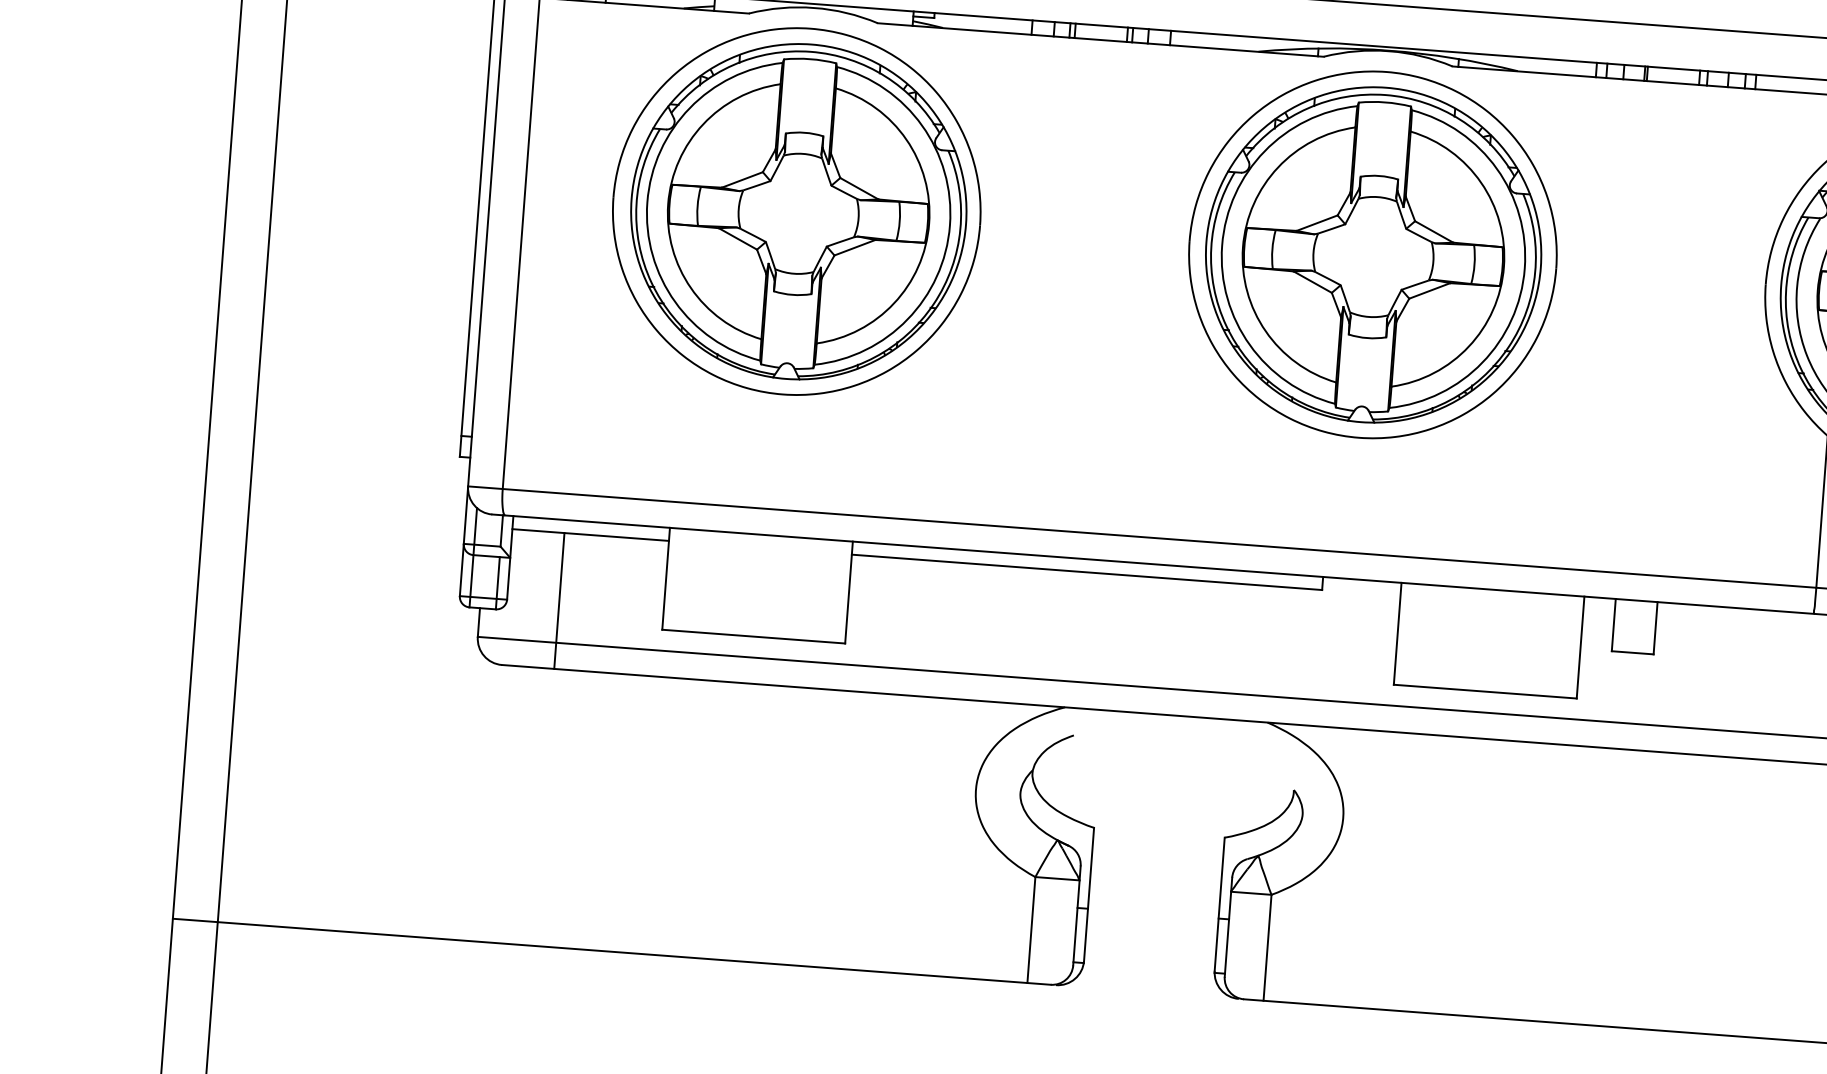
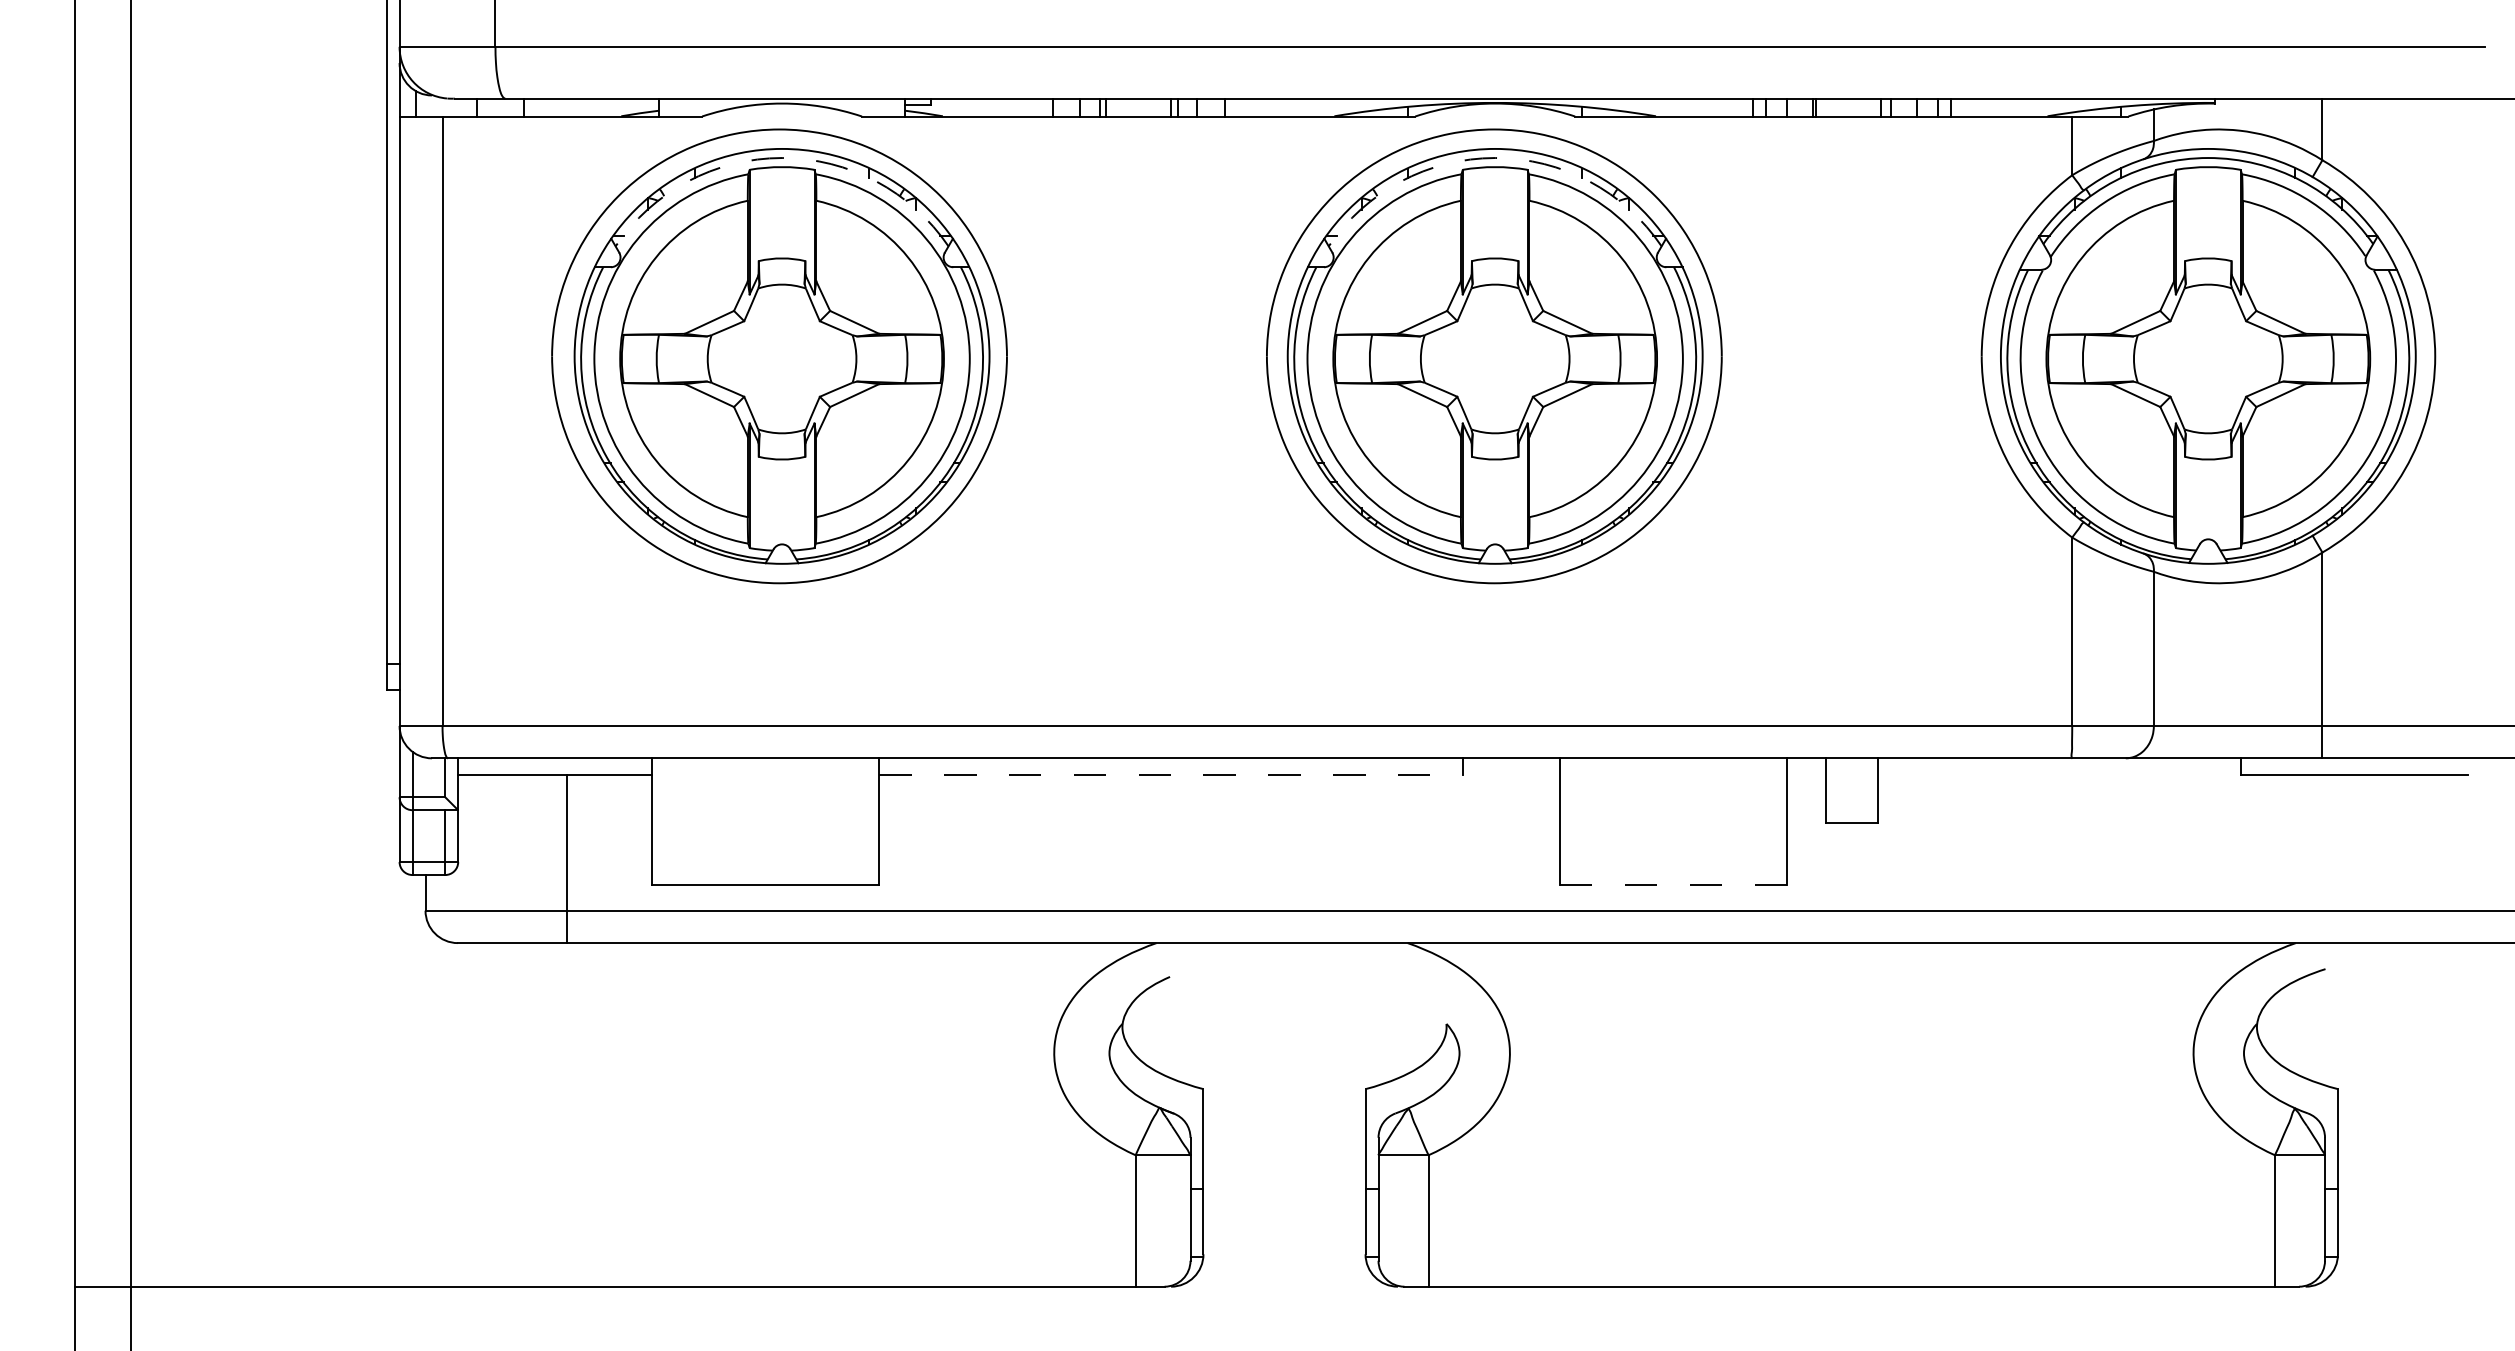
arc: (811, 52) -> (782, 158), solid -> dashed
arc: (1385, 95) -> (1495, 158), solid -> dashed
line: (1087, 572) -> (1171, 774), solid -> dashed
line: (559, 600) -> (566, 858), moved
line: (1484, 691) -> (1672, 884), solid -> dashed

